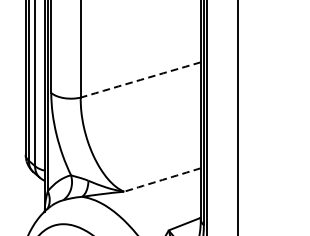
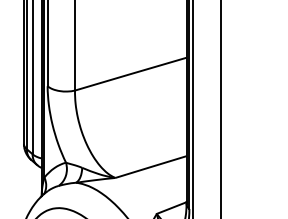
arc: (140, 80) -> (130, 74), dashed -> solid
arc: (161, 180) -> (150, 167), dashed -> solid

